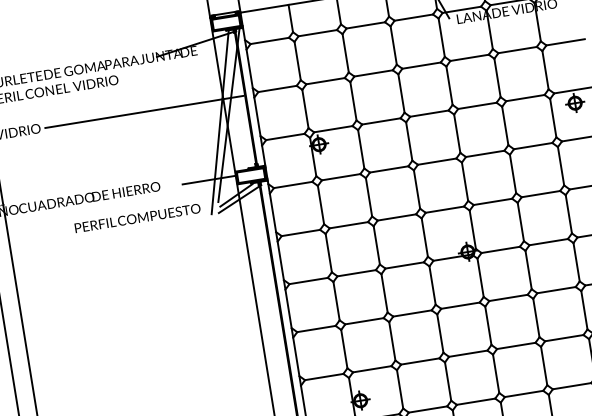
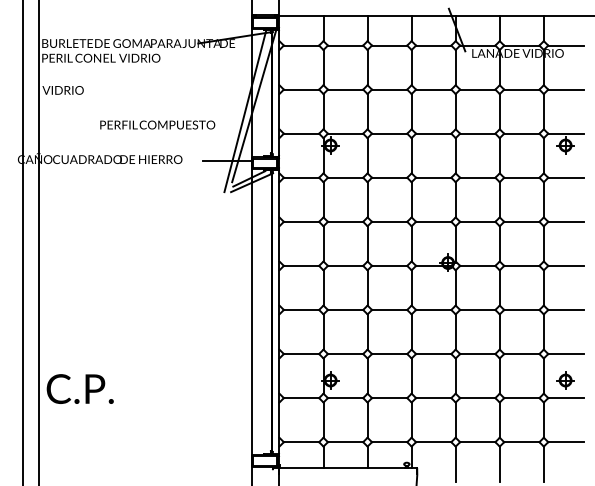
line: (144, 111) -> (179, 90), removed
text: (137, 217) -> (157, 124), moved

